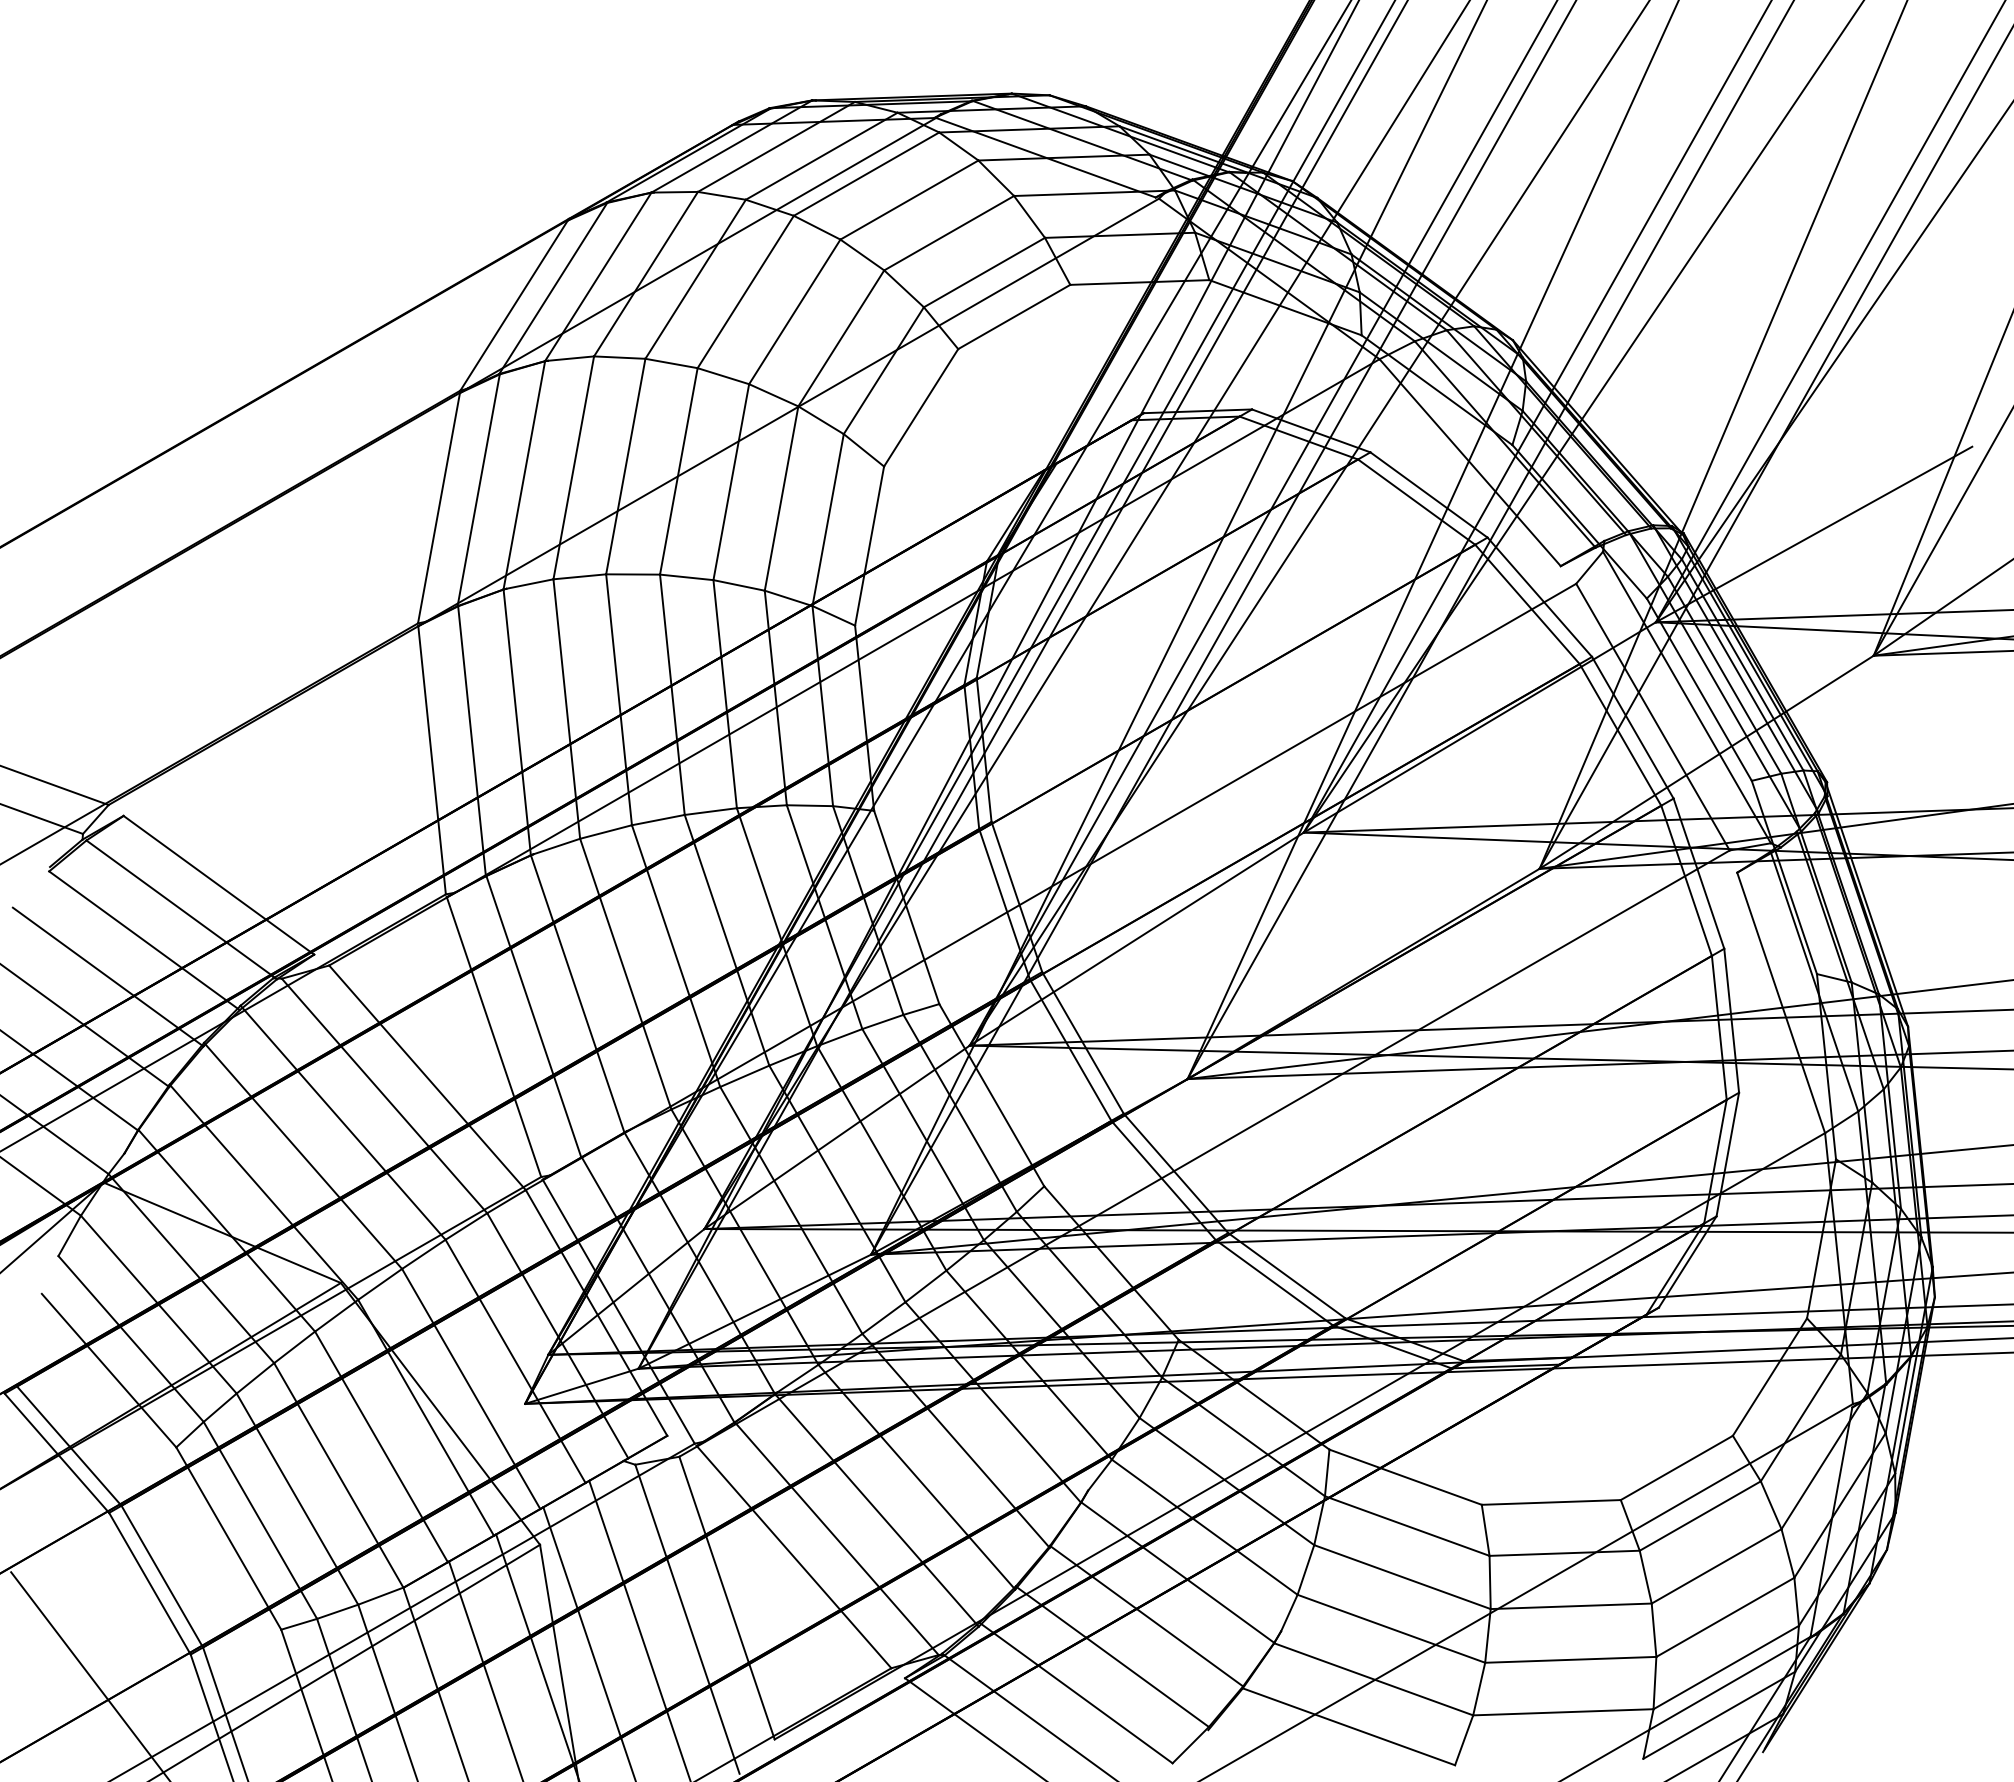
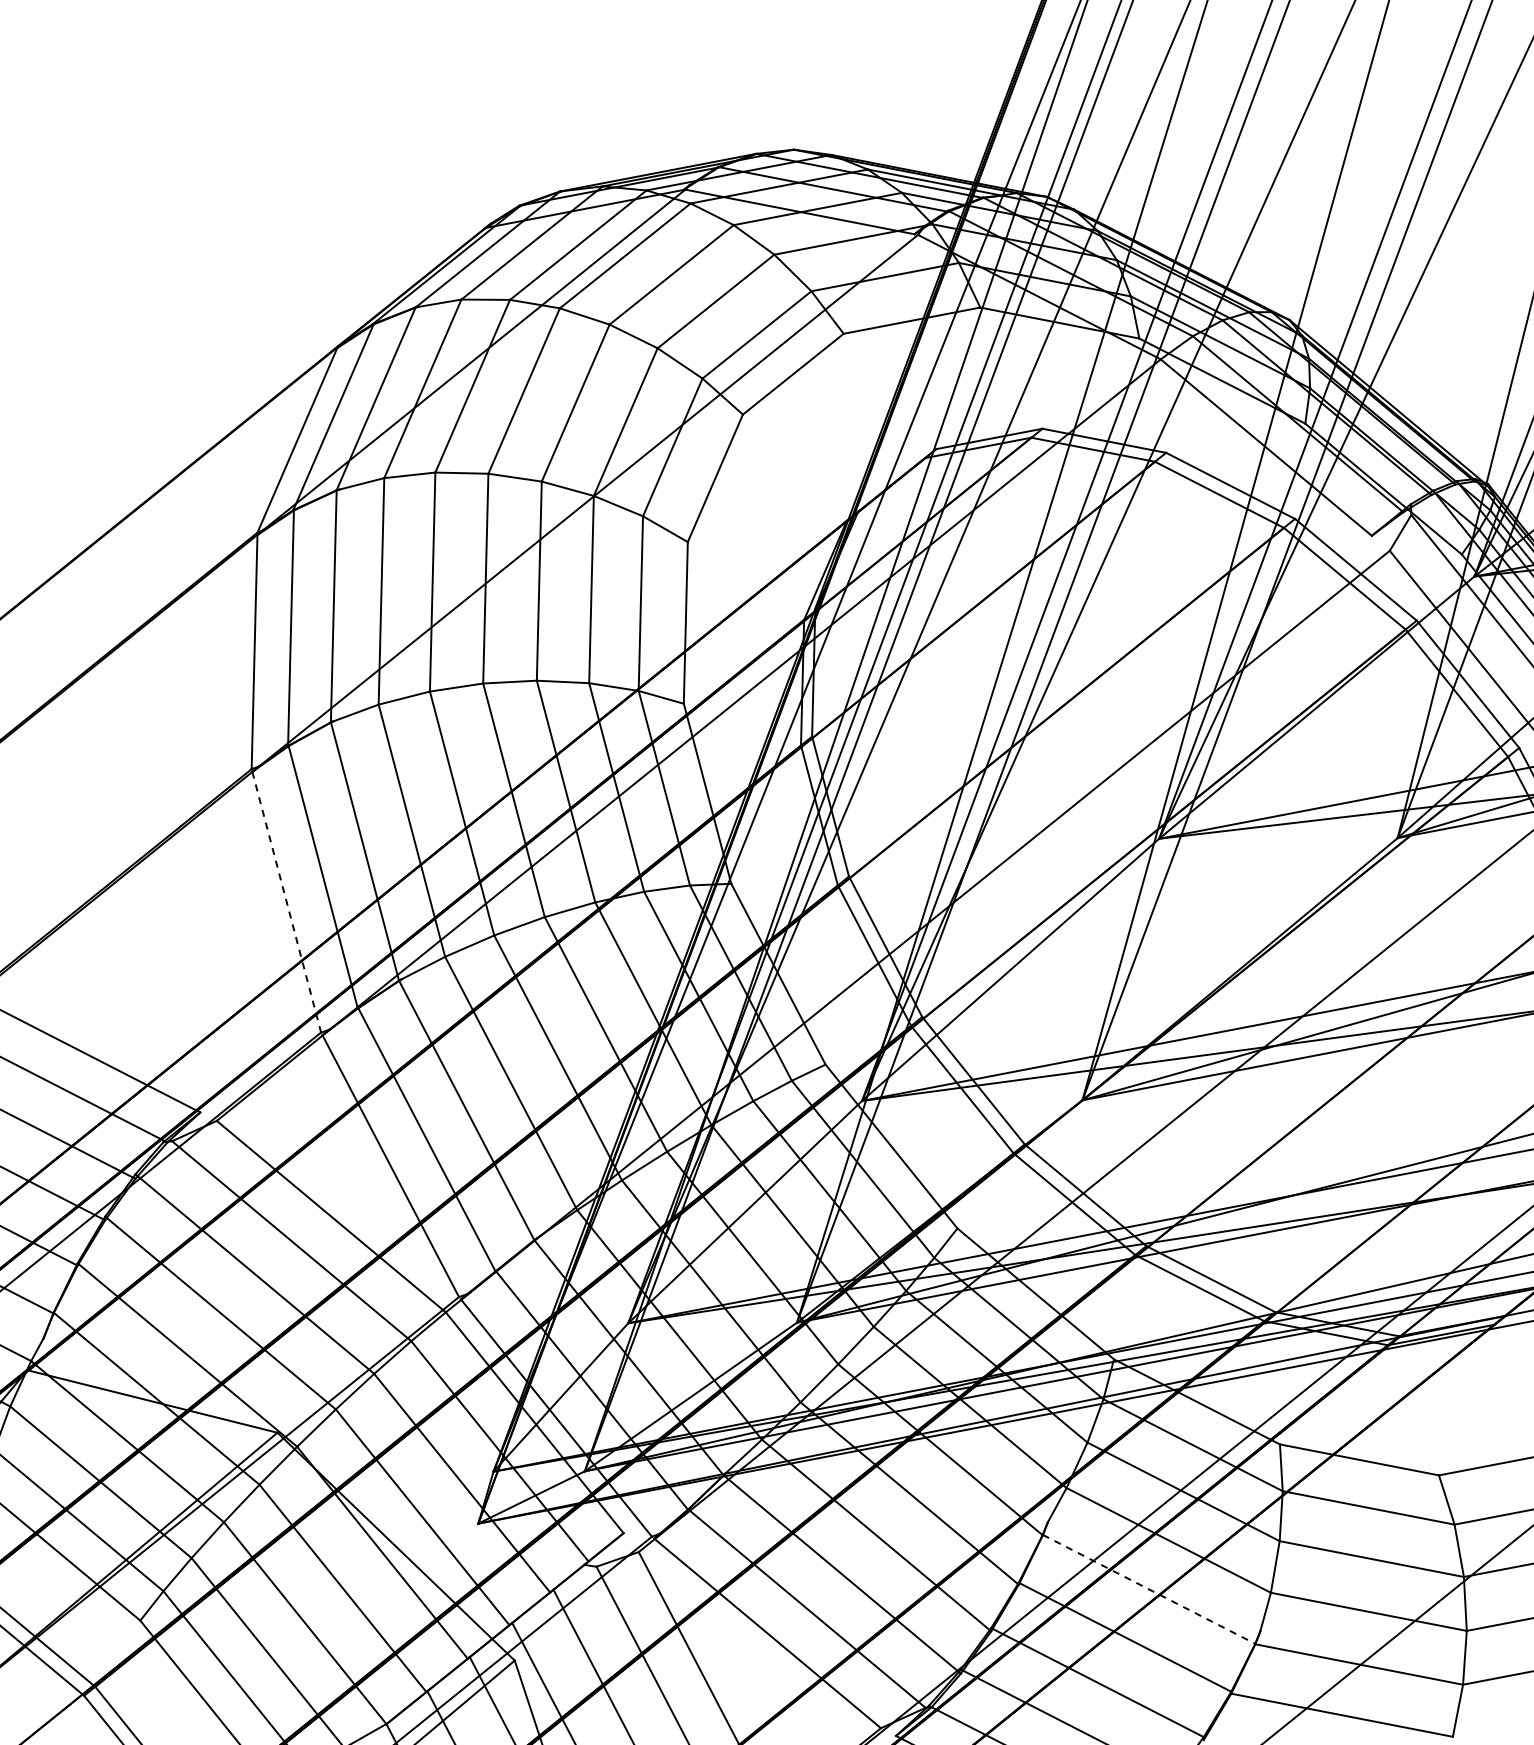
line: (432, 760) -> (287, 902), solid -> dashed
line: (1178, 1572) -> (1149, 1589), solid -> dashed

